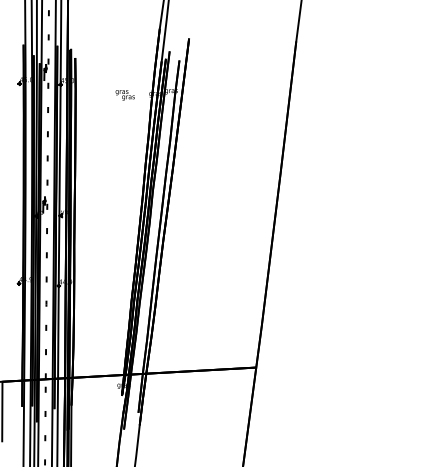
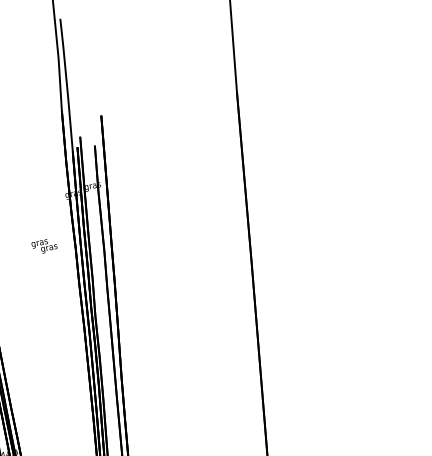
text: (124, 95) -> (43, 246), moved

